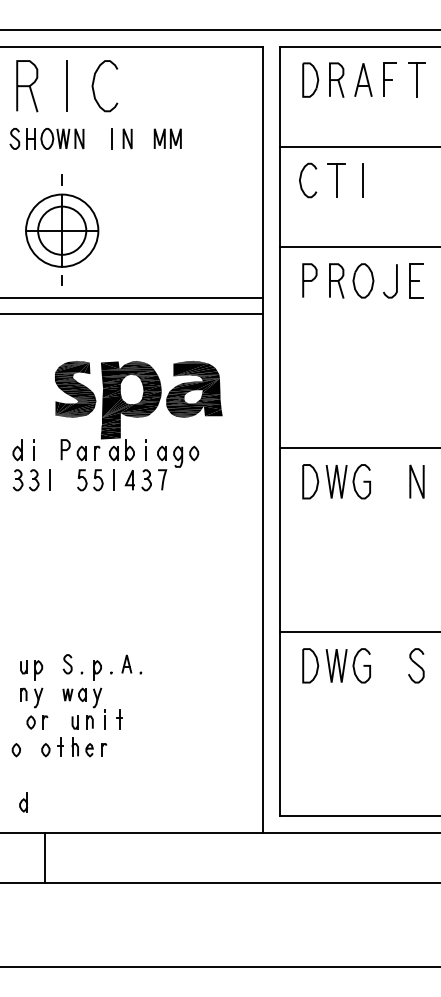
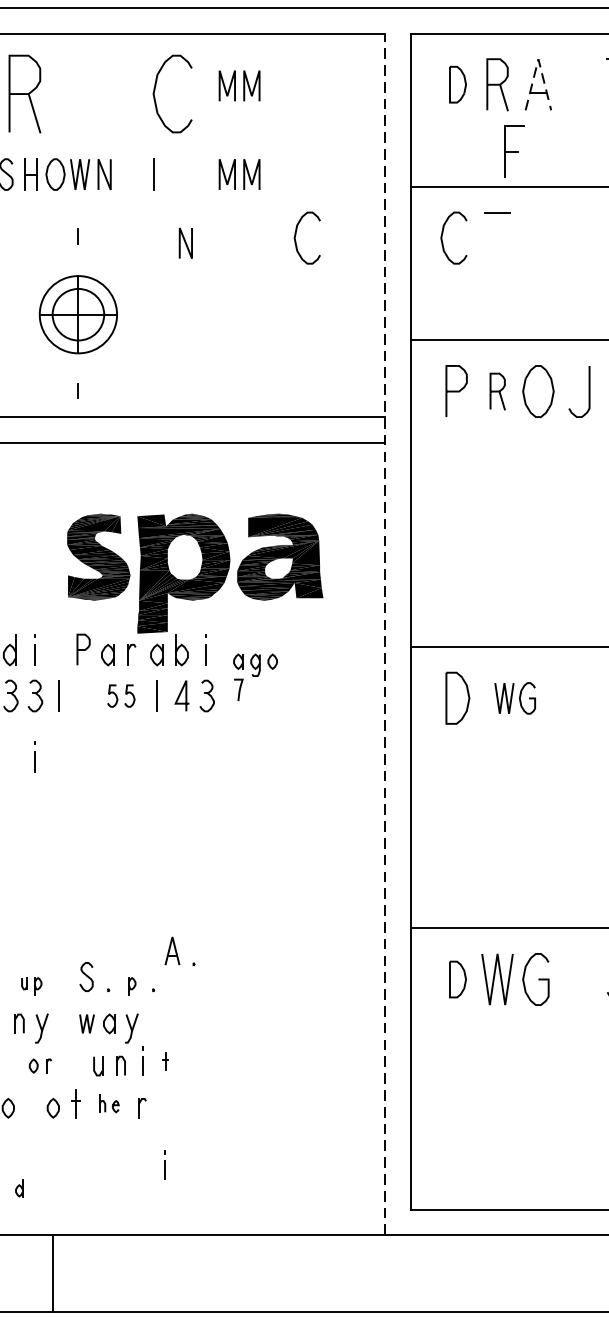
line: (363, 63) -> (538, 59), solid -> dashed
part: (310, 79) -> (457, 83), size x0.7
part: (389, 79) -> (514, 151), moved
part: (167, 80) -> (239, 85), added
line: (67, 86) -> (86, 94), removed
curve: (94, 89) -> (156, 99), moved
line: (127, 138) -> (185, 242), moved
curve: (205, 178) -> (297, 235), added
line: (336, 180) -> (497, 238), removed
line: (363, 180) -> (538, 238), removed
part: (62, 230) -> (78, 314), size x0.7
part: (336, 280) -> (497, 390), size x0.7
line: (263, 439) -> (385, 633), solid -> dashed
part: (178, 467) -> (255, 676), size x0.7
part: (90, 480) -> (121, 696), size x0.7
part: (347, 481) -> (514, 697), size x0.6
line: (33, 519) -> (34, 755), added
part: (131, 664) -> (179, 951), moved
part: (310, 665) -> (457, 978), size x0.7
part: (31, 670) -> (31, 986), size x0.6
part: (97, 670) -> (132, 986), size x0.6
part: (119, 719) -> (165, 1061), size x0.6
part: (37, 722) -> (40, 1066), size x0.7
part: (82, 747) -> (109, 1104), size x0.6
line: (118, 787) -> (164, 1165), added
part: (23, 802) -> (19, 1188), size x0.6

